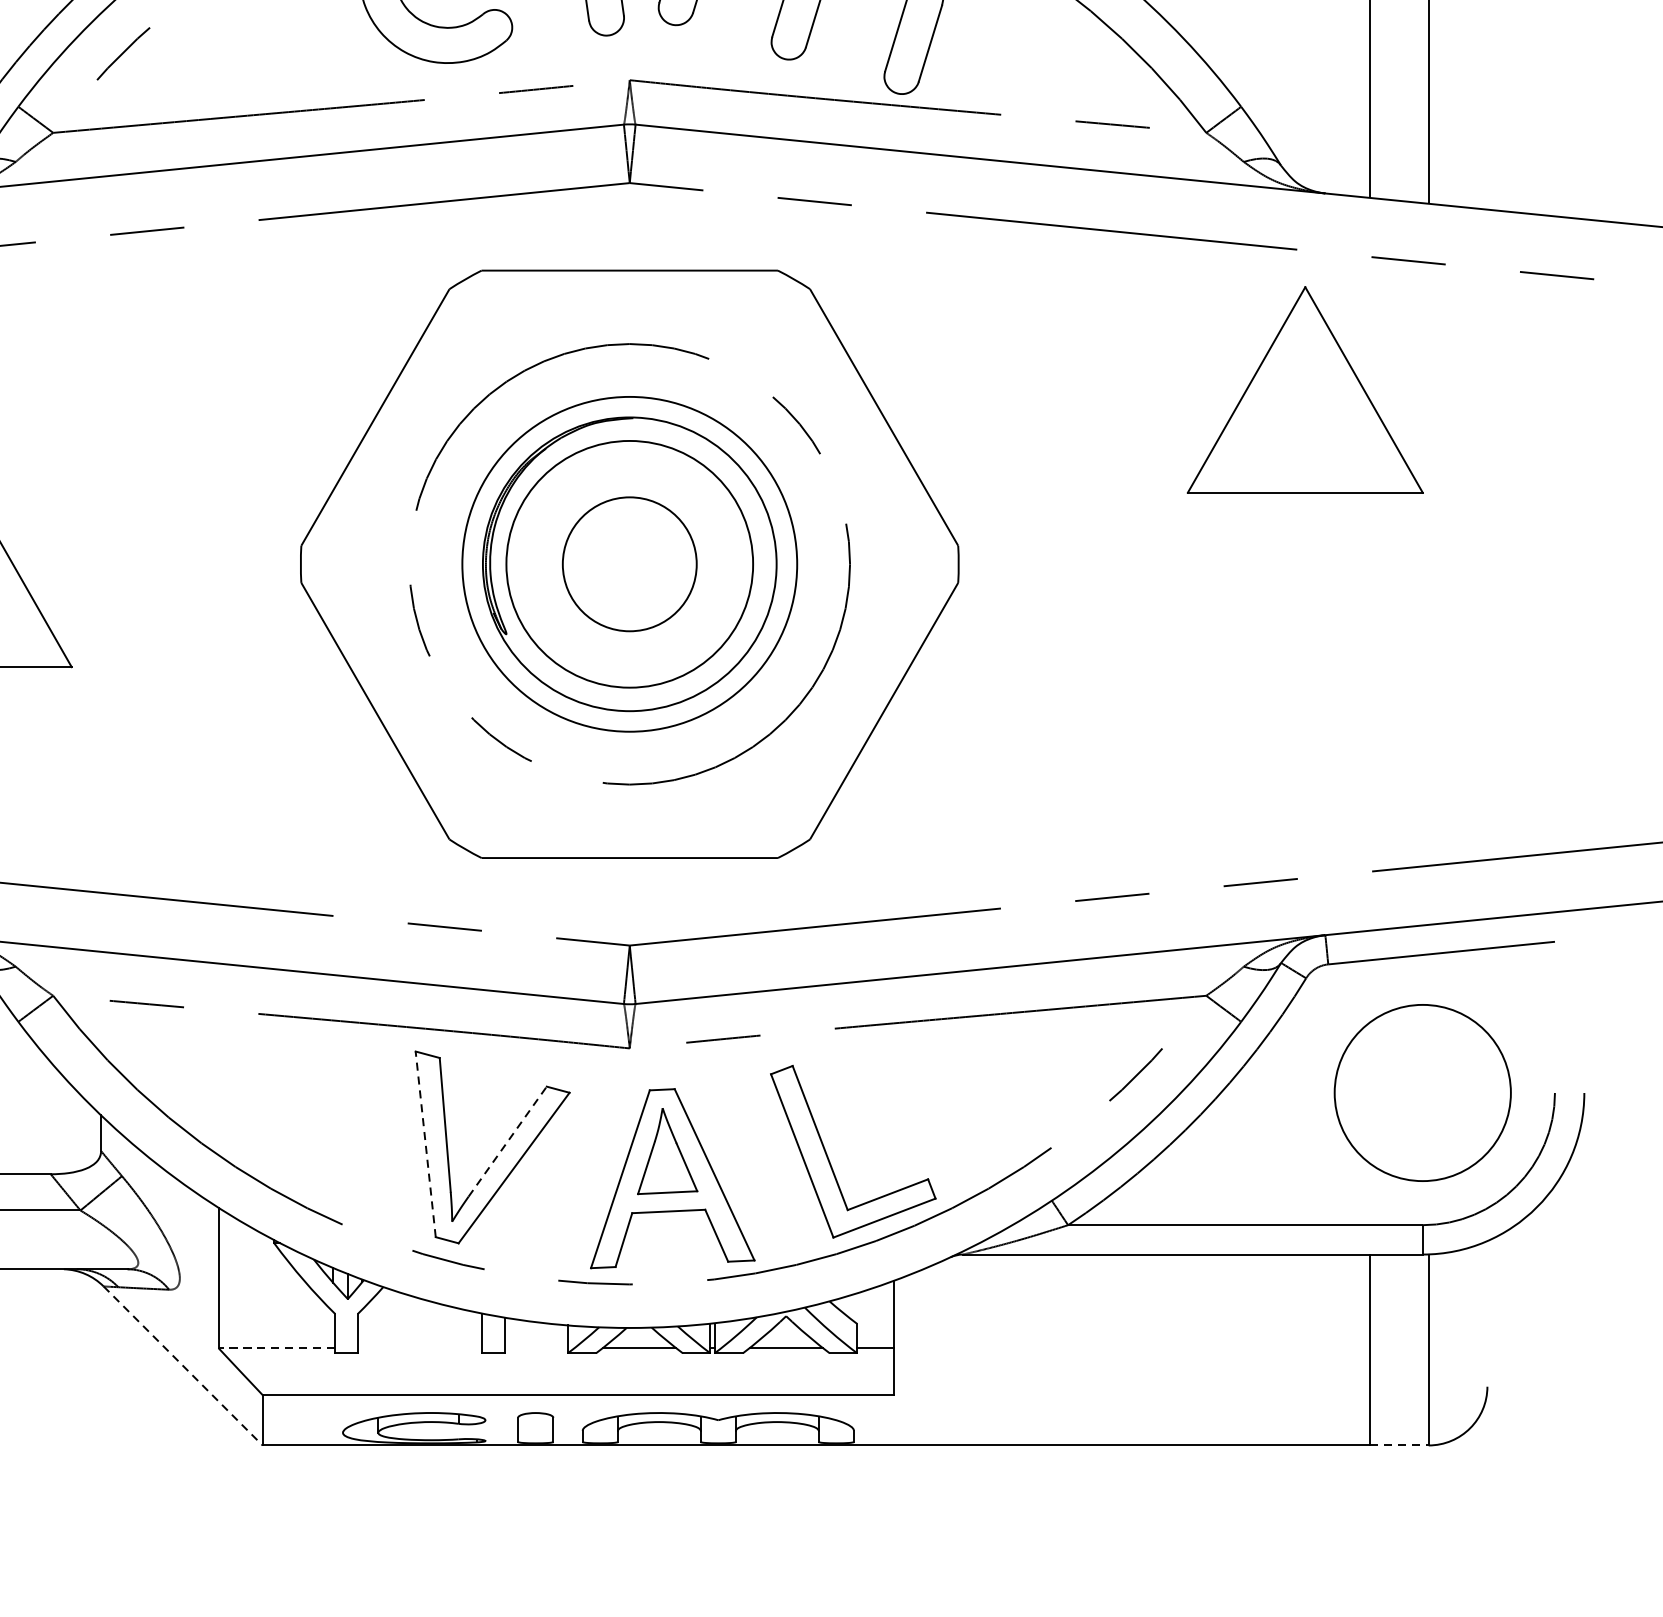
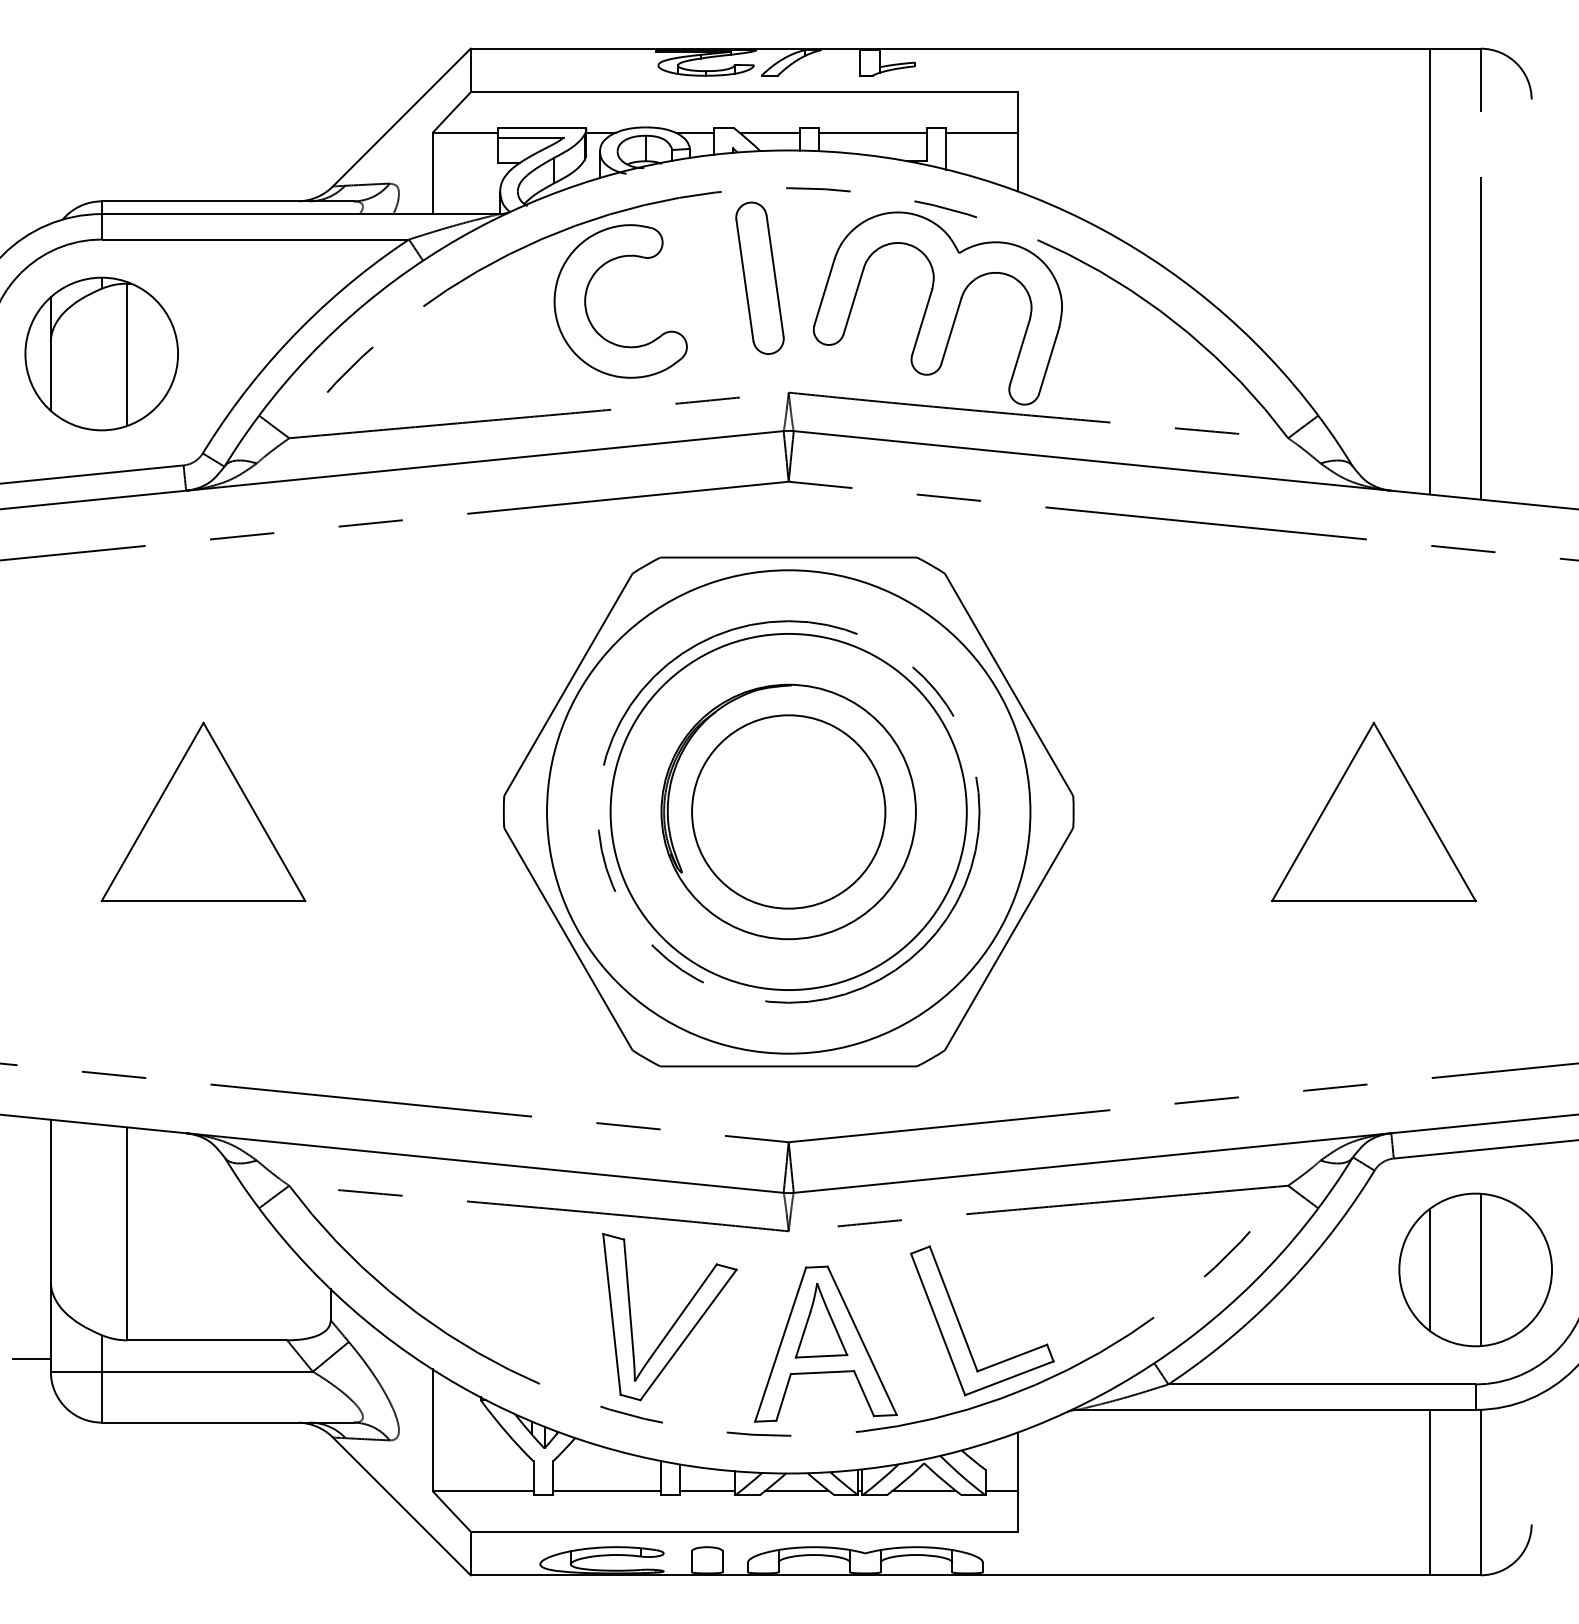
part: (1304, 389) -> (1373, 811), moved
circle: (629, 563) -> (788, 811), size x1.67
circle: (629, 563) -> (788, 811), size x1.67
circle: (629, 563) -> (788, 811), size x1.67
line: (1369, 1092) -> (1429, 1269), added
line: (1428, 1092) -> (1480, 1269), added
line: (508, 1140) -> (683, 1311), dashed -> solid
line: (425, 1144) -> (611, 1314), dashed -> solid
line: (277, 1348) -> (483, 1491), dashed -> solid
line: (419, 1348) -> (606, 1491), added
line: (536, 1348) -> (707, 1491), added
line: (183, 1366) -> (402, 1506), dashed -> solid
line: (1399, 1445) -> (1455, 1575), dashed -> solid

